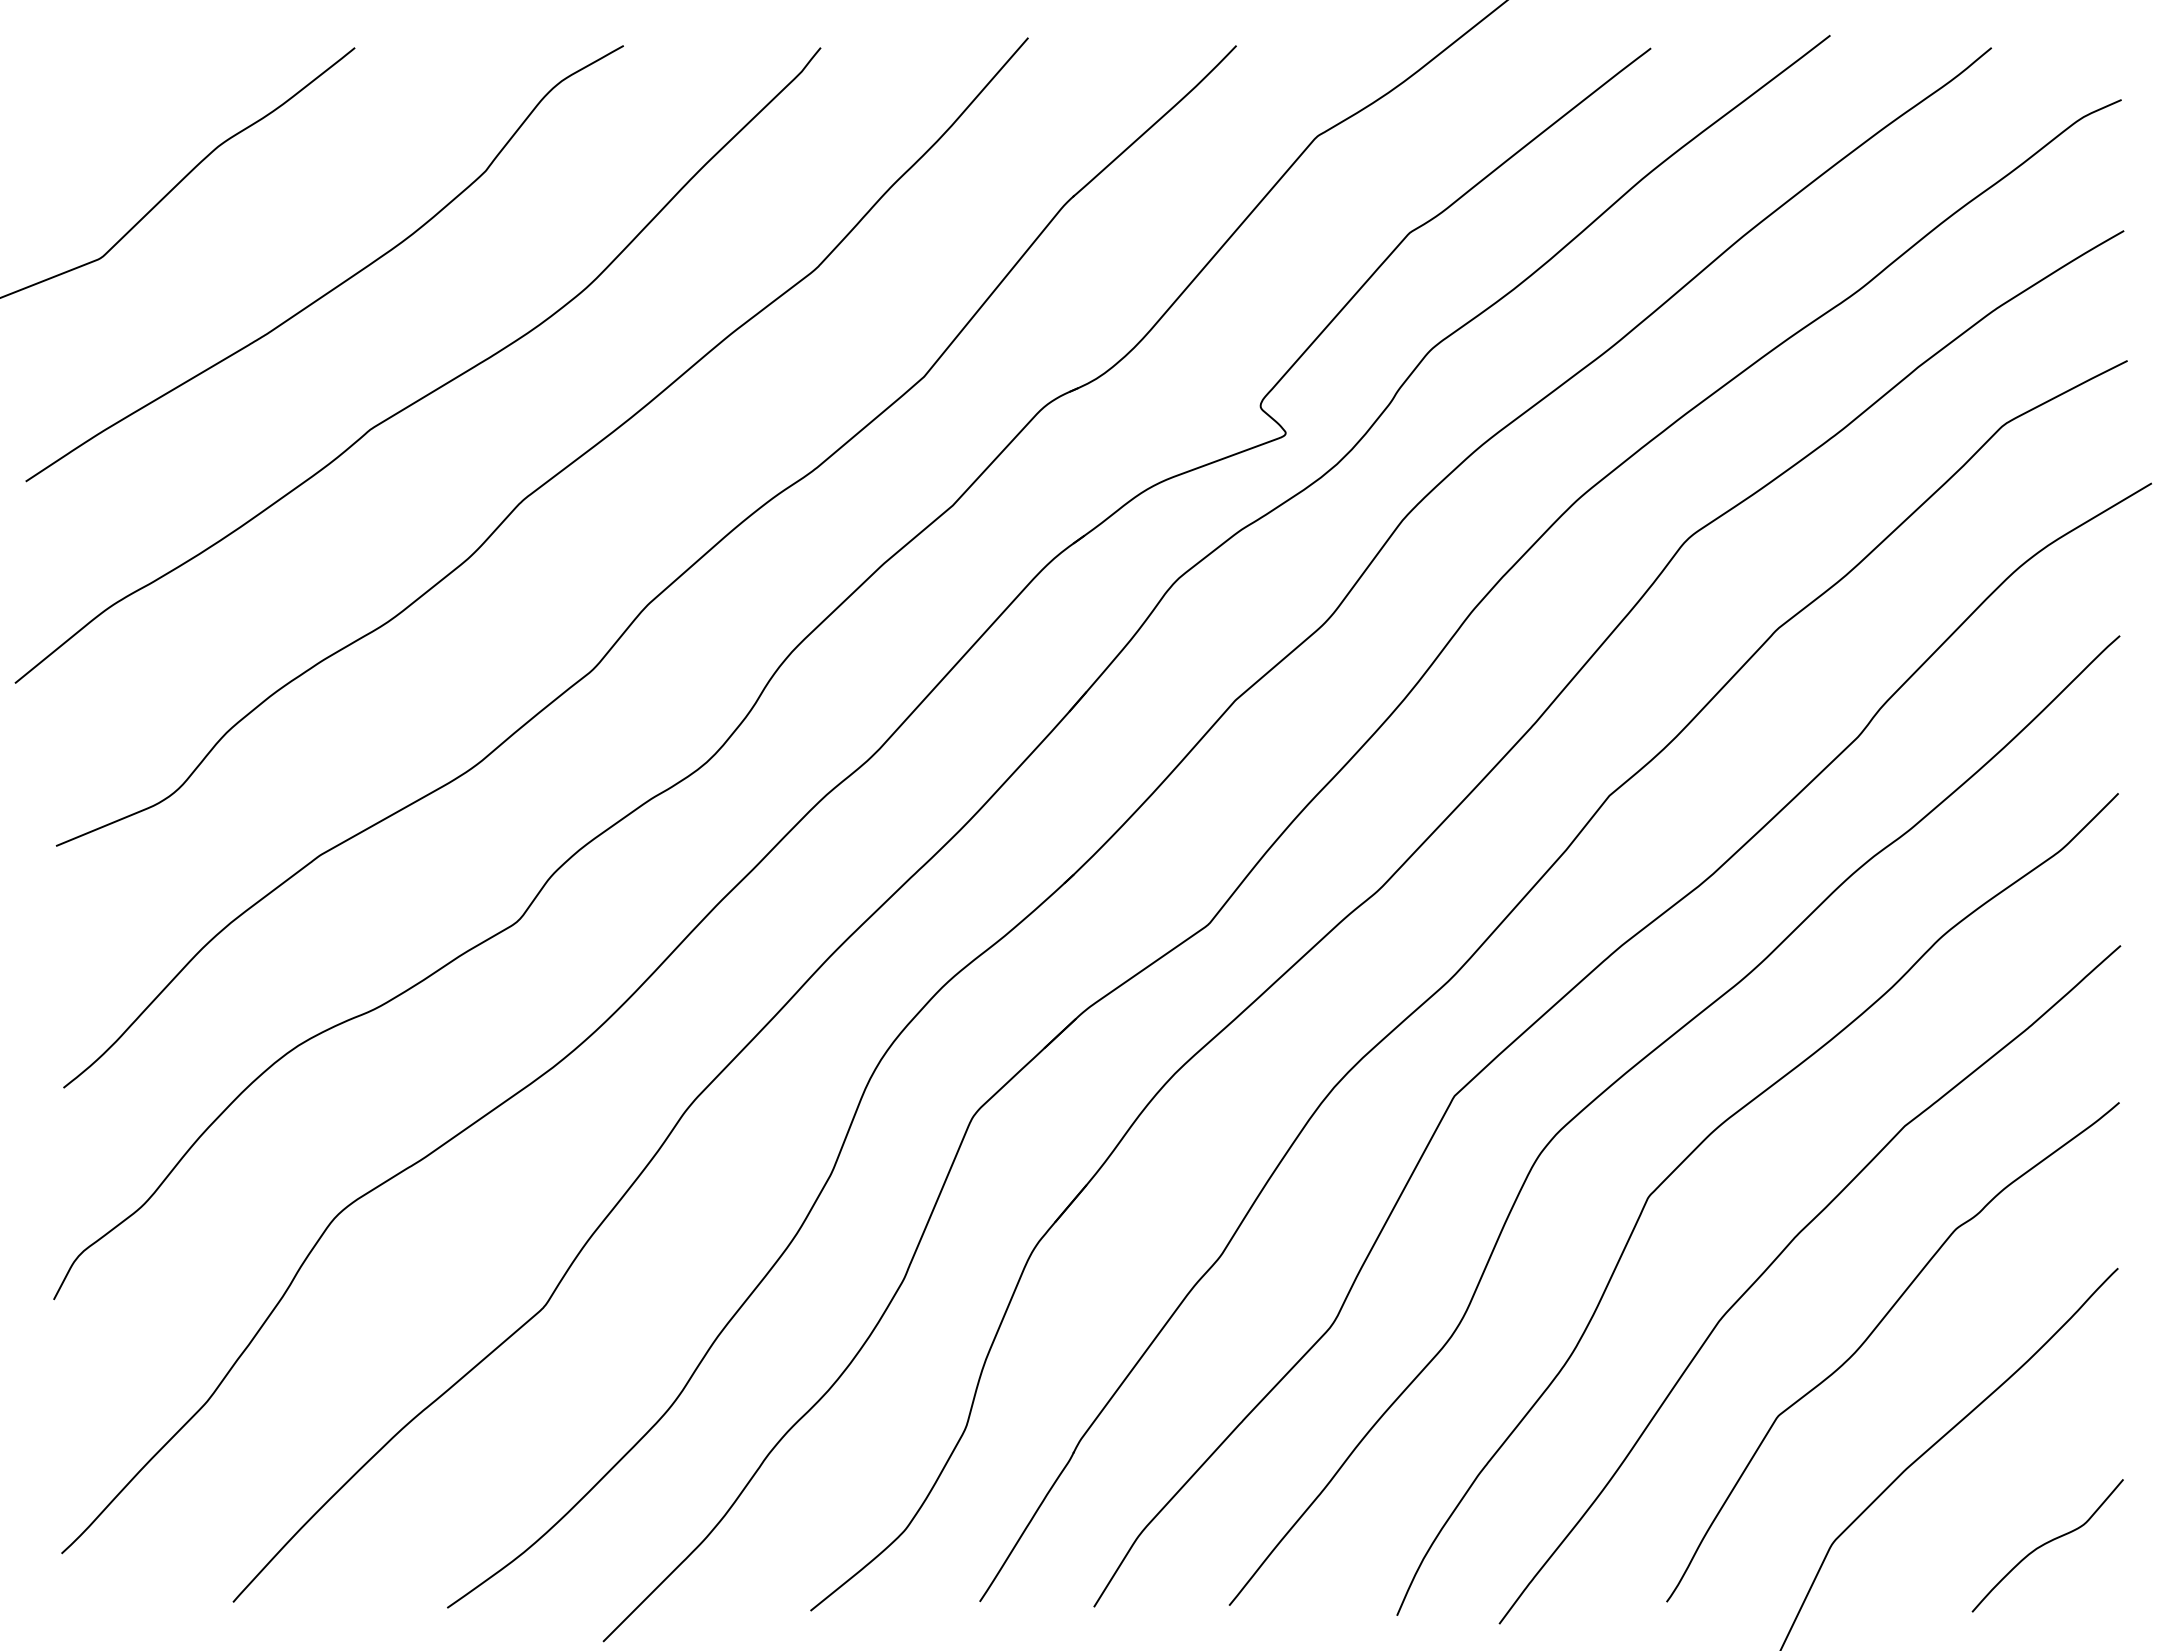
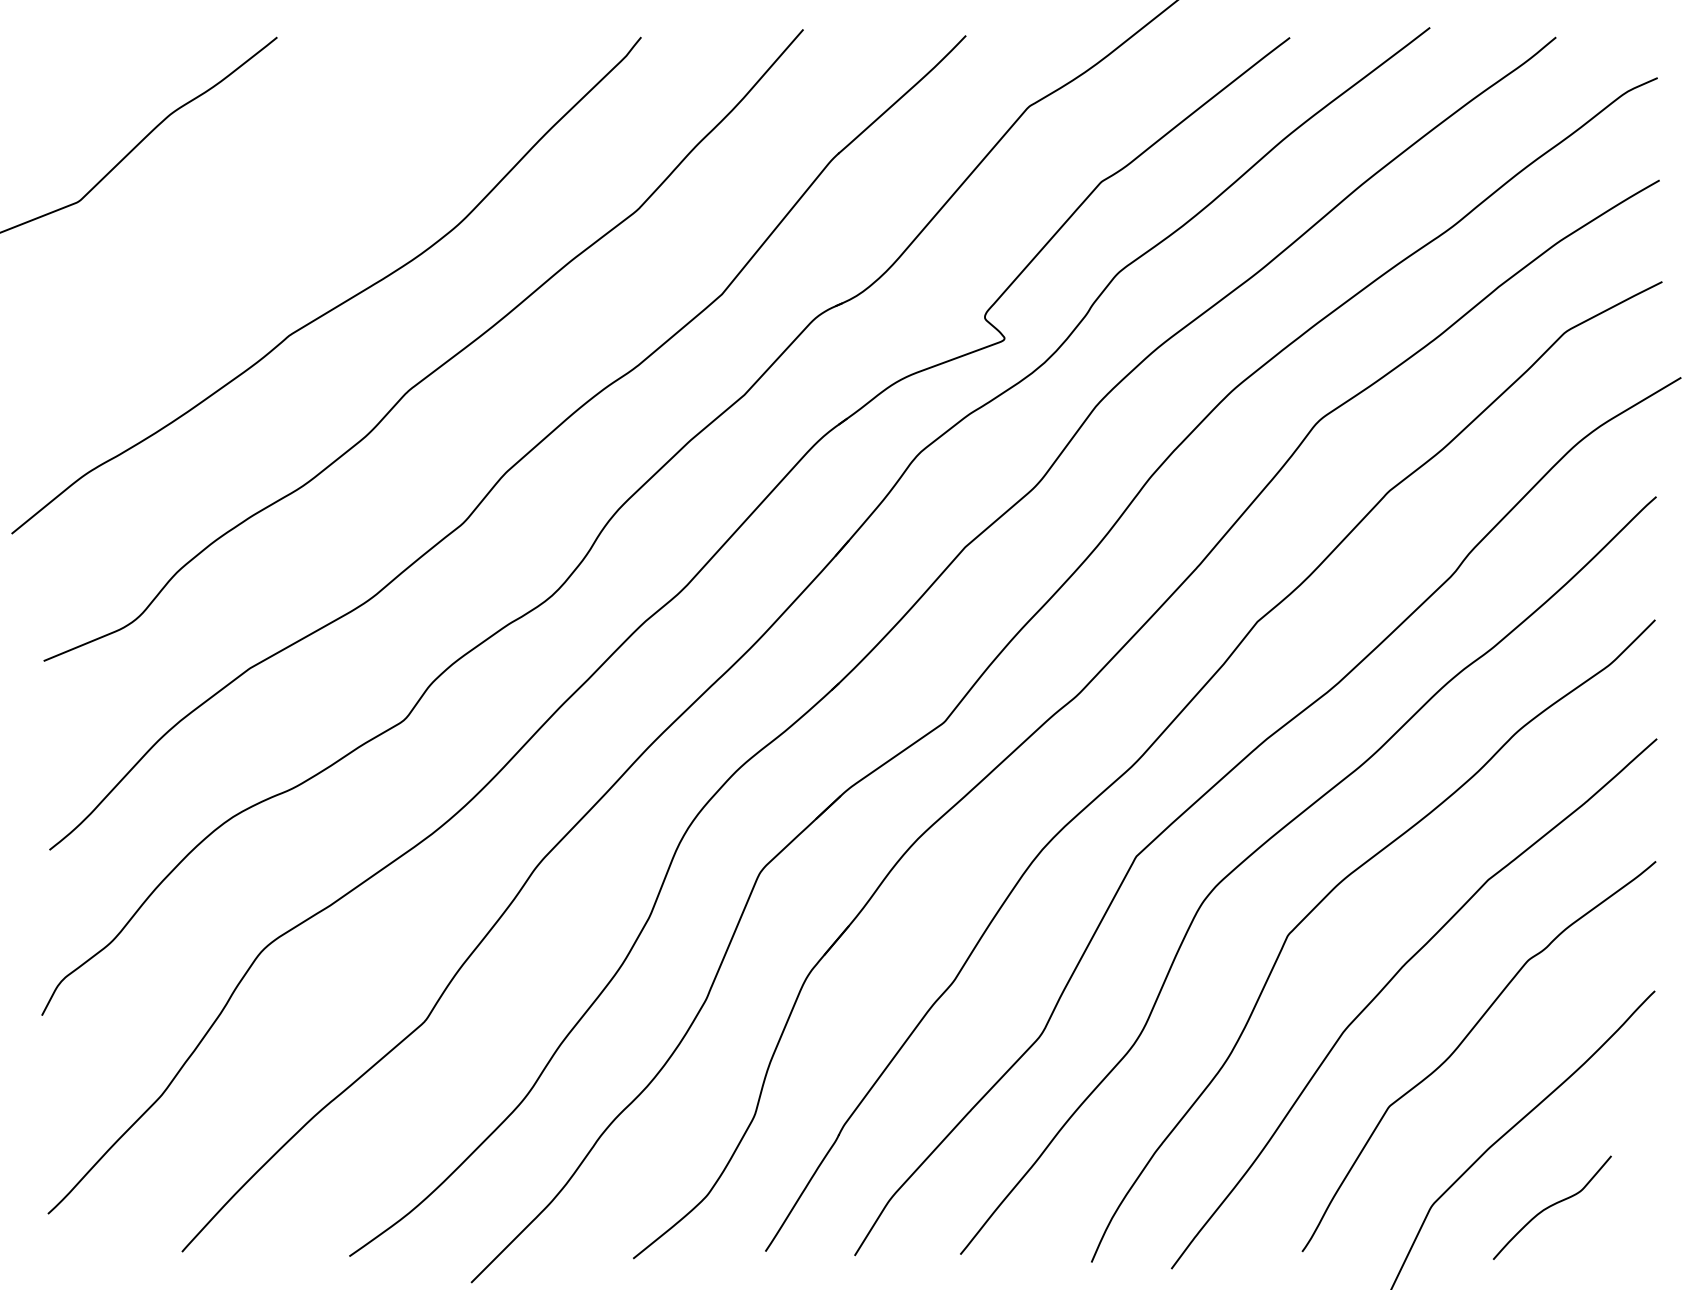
curve: (338, 284) -> (264, 222), removed
curve: (2046, 1544) -> (1551, 1206), moved

